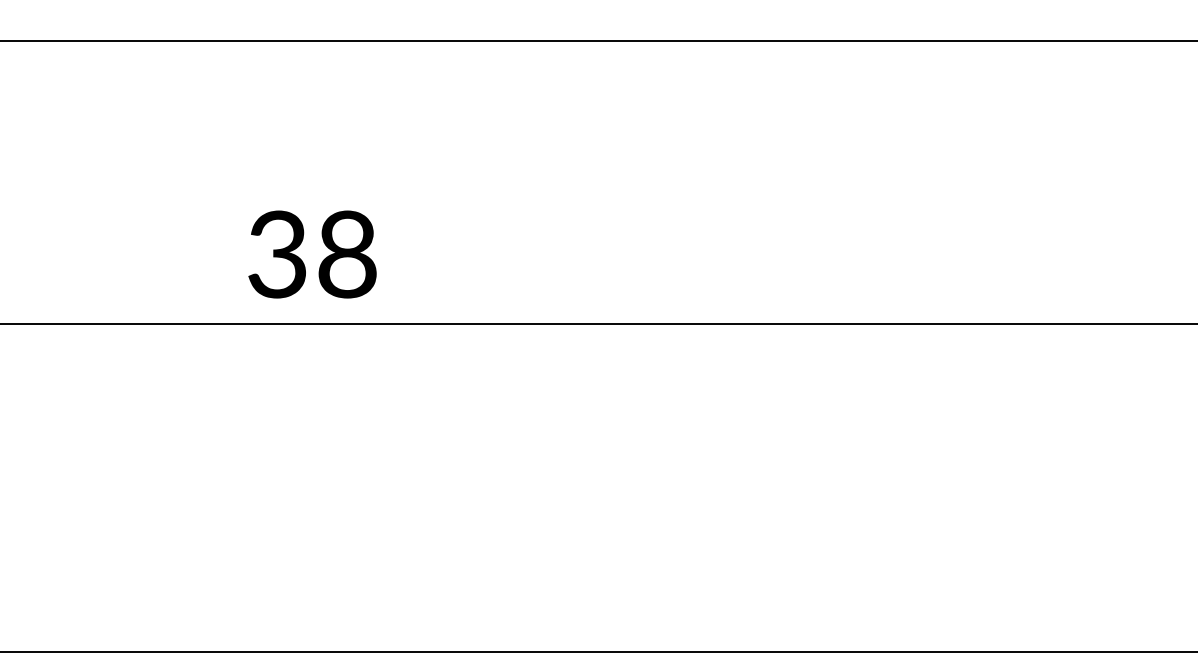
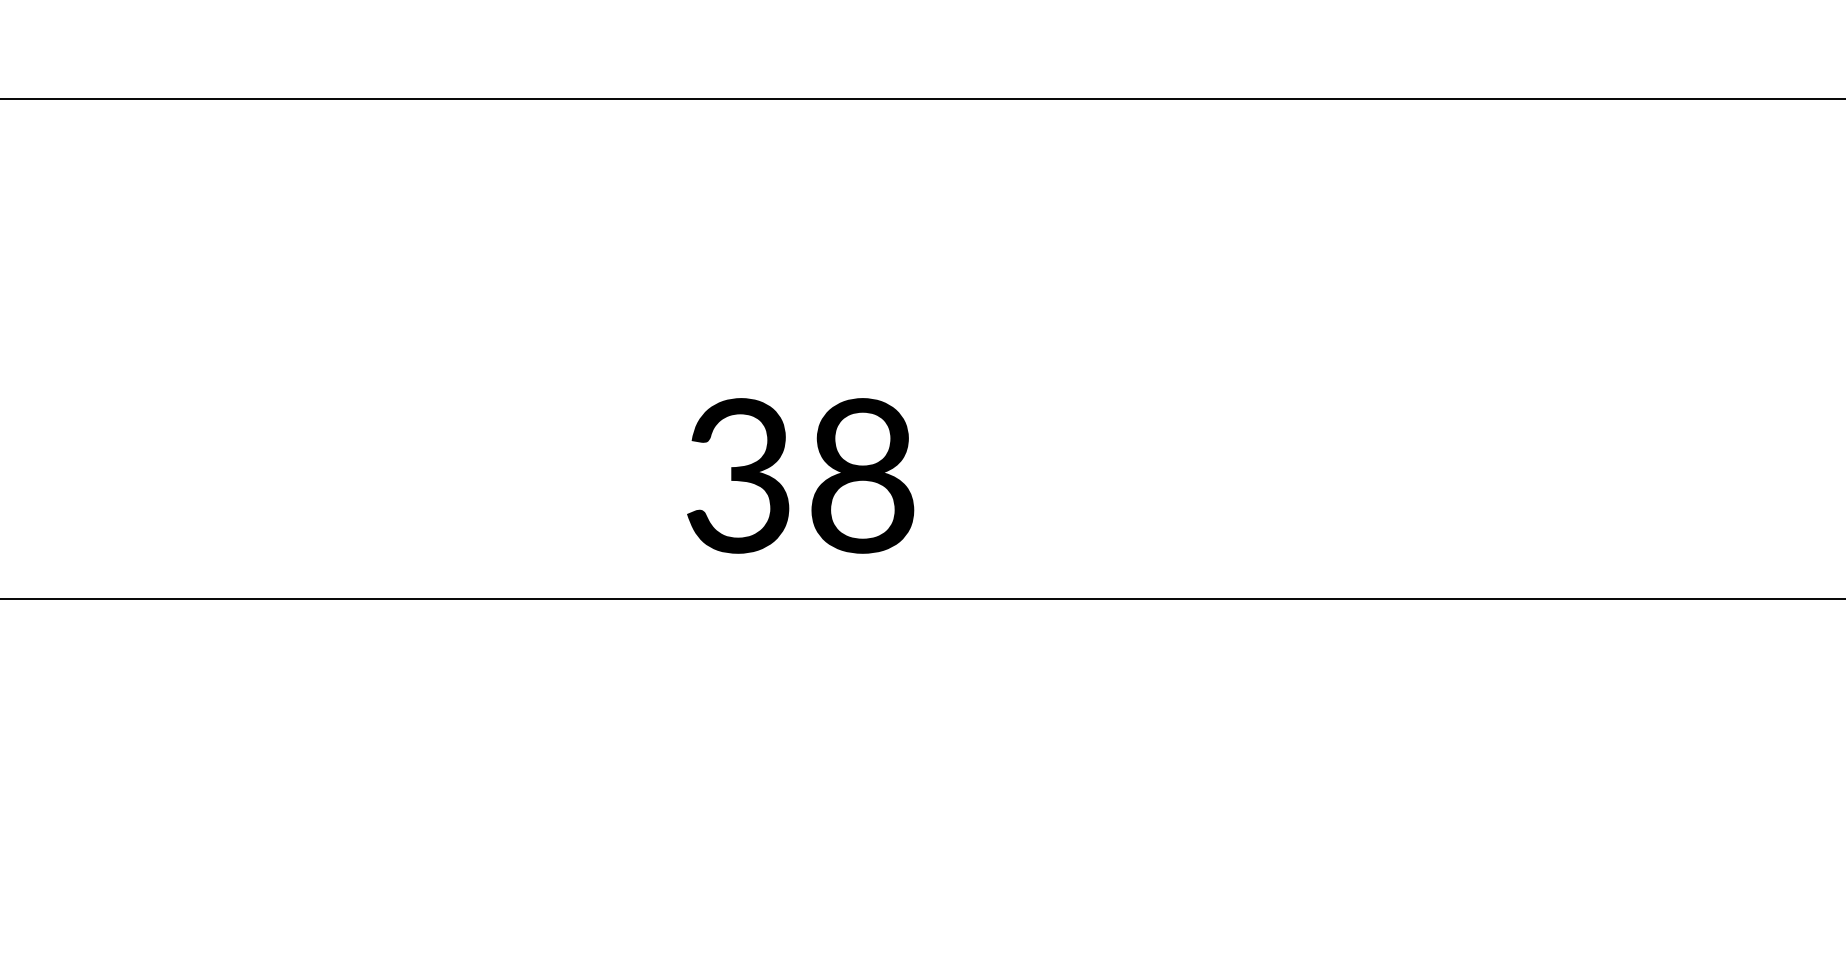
text: (312, 254) -> (800, 475), moved

